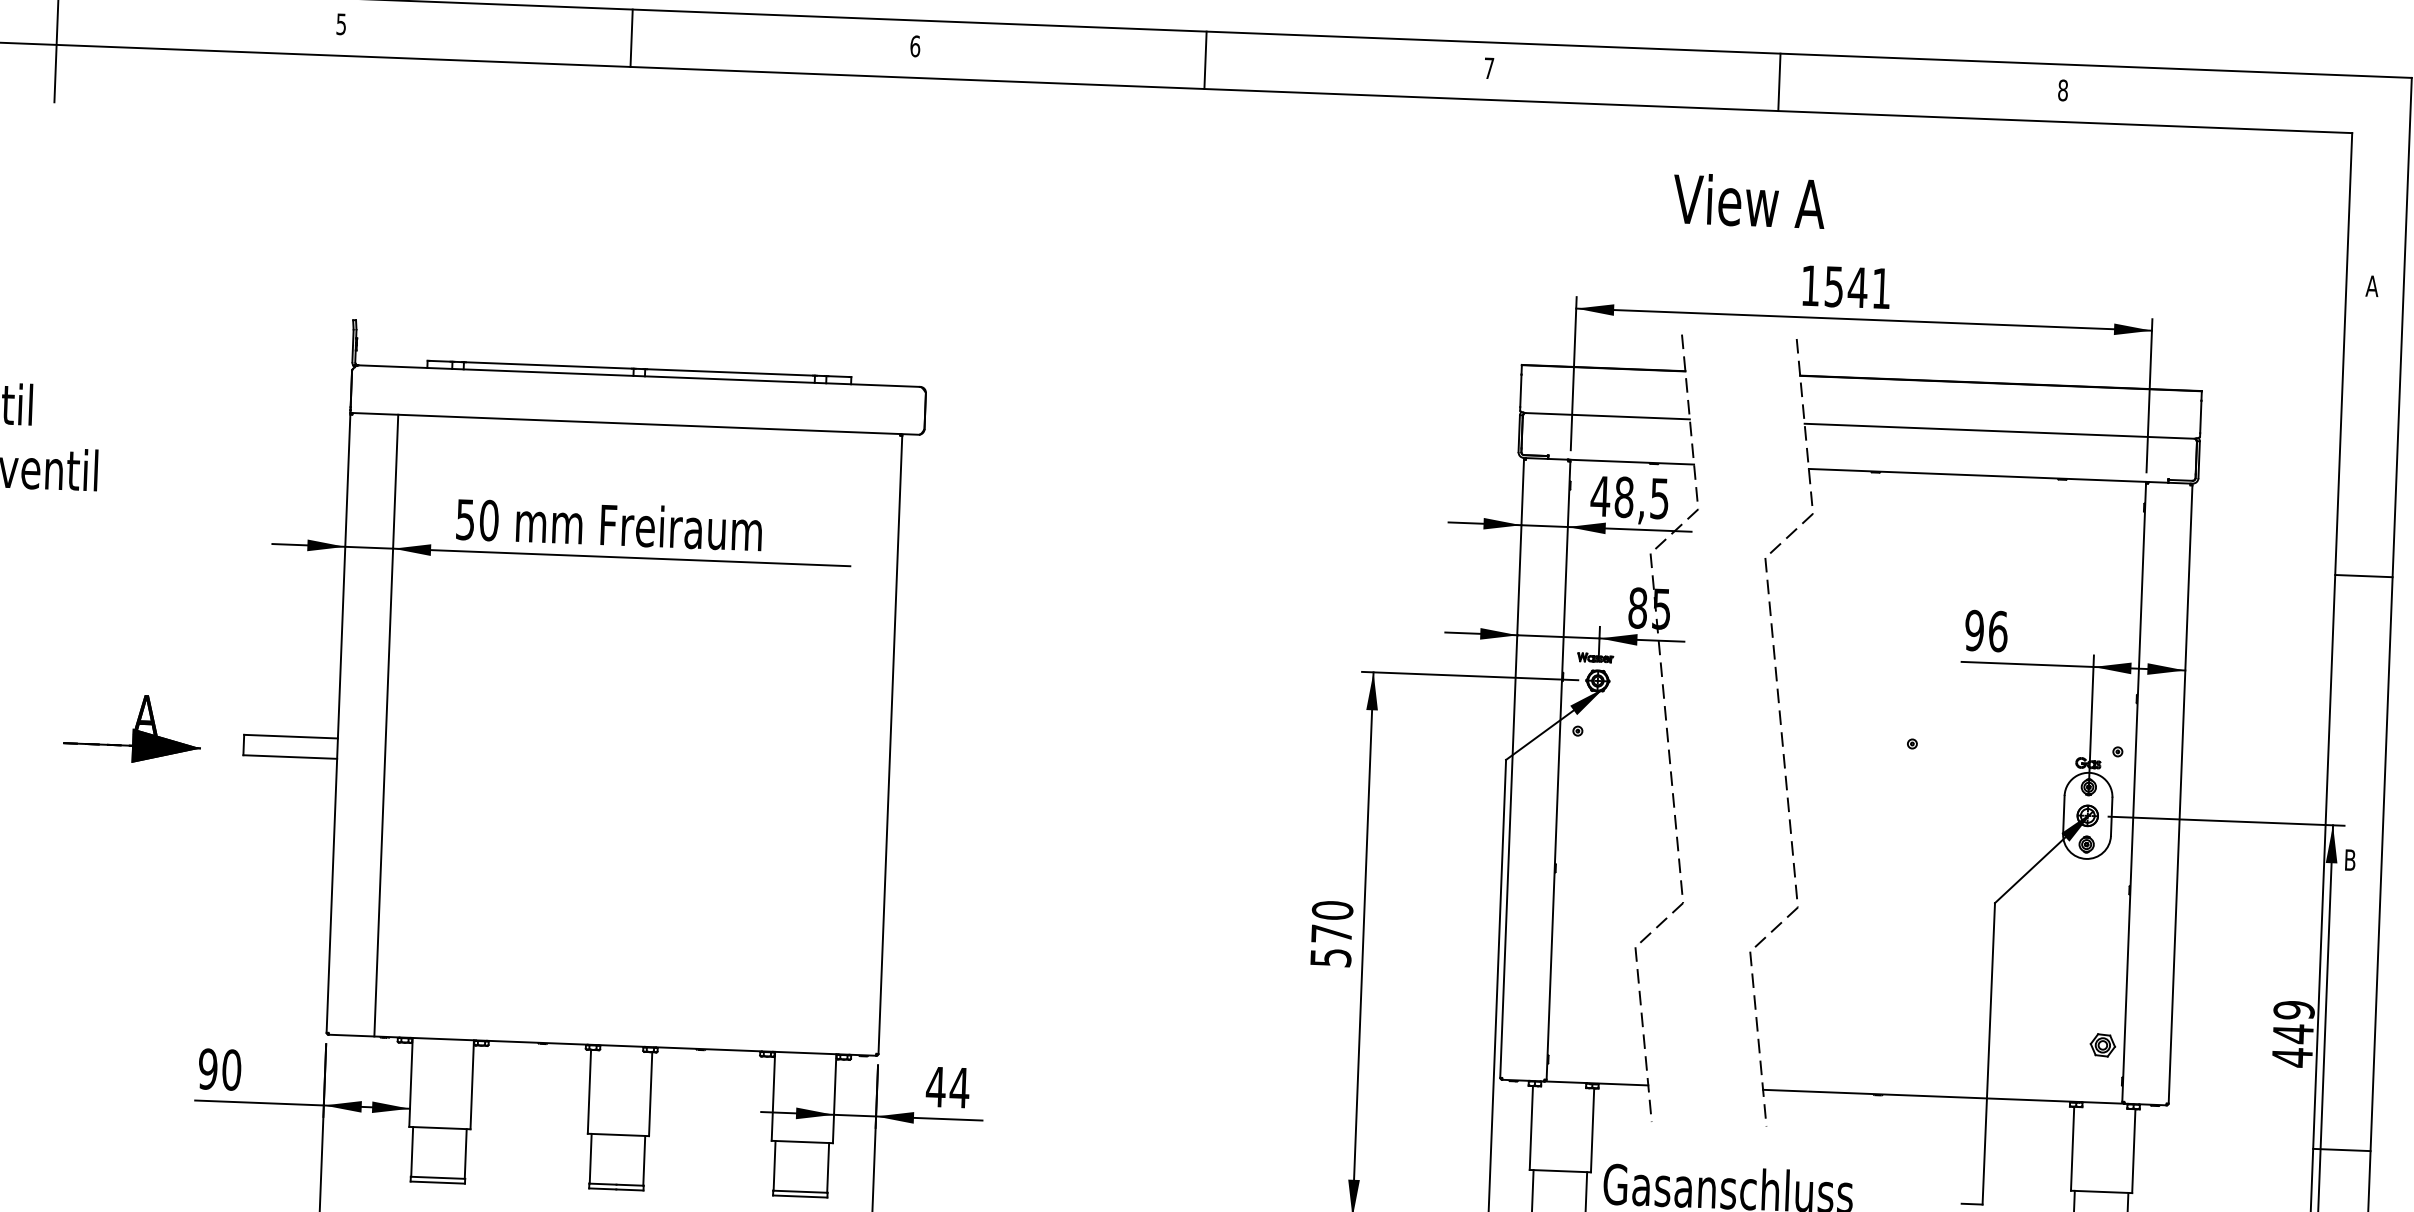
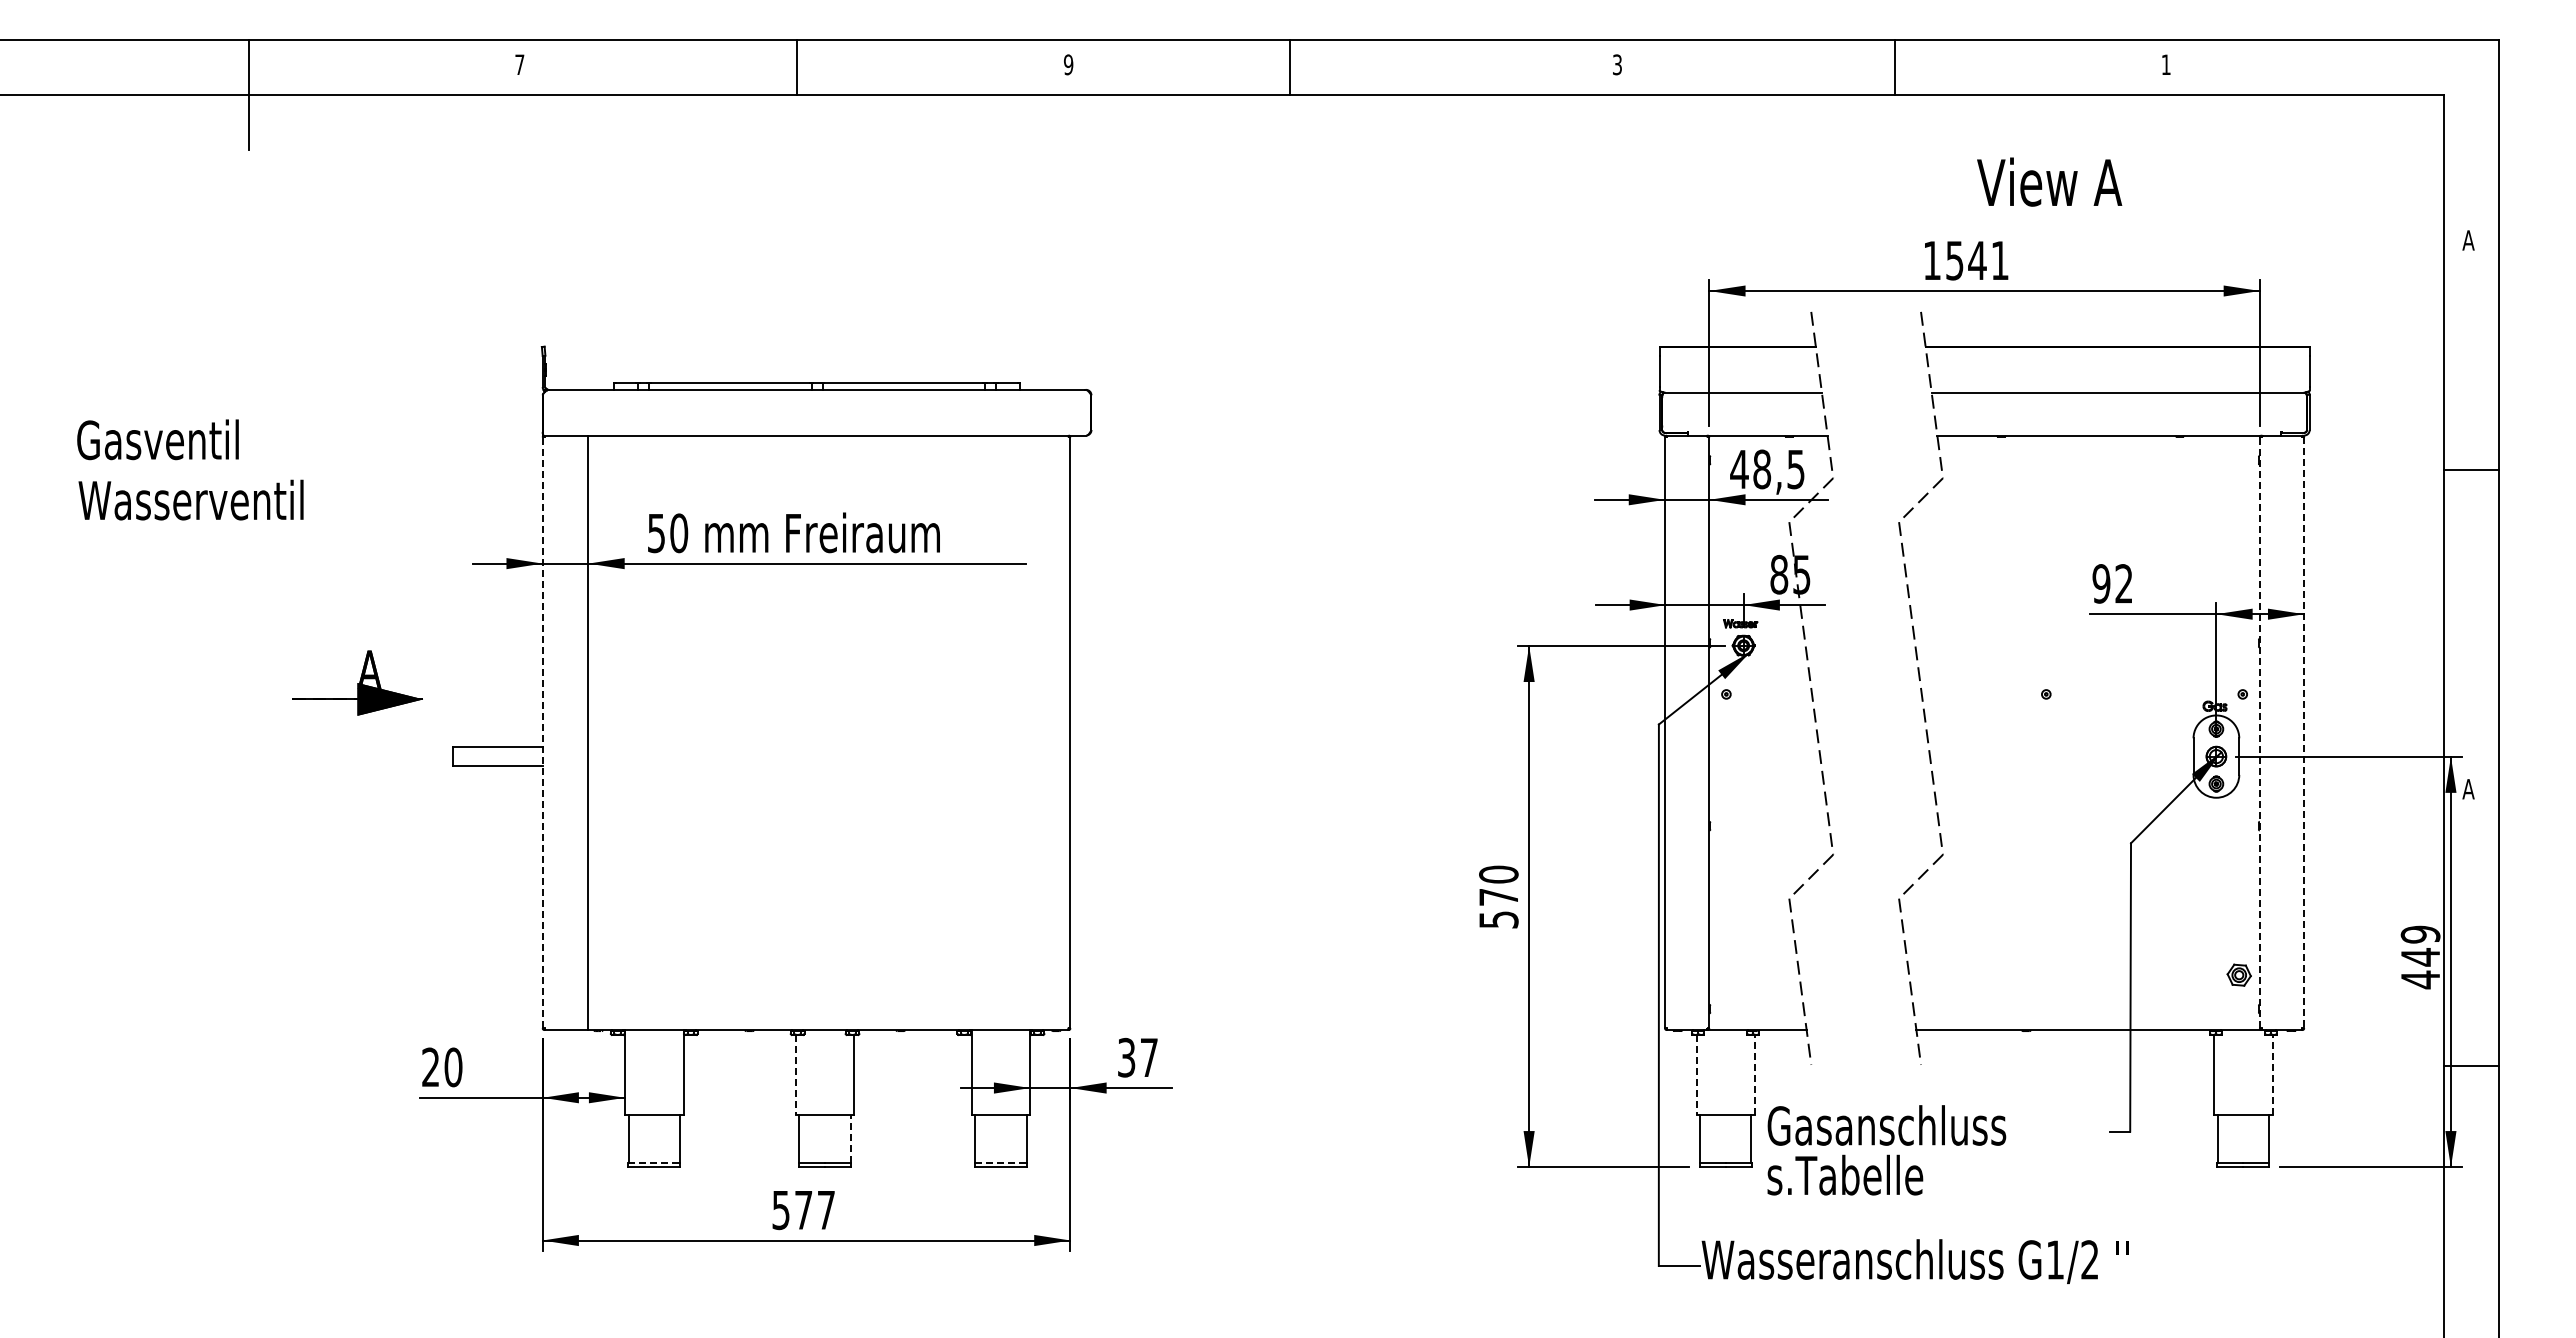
text: (341, 23) -> (519, 64), 5 -> 7
text: (915, 46) -> (1068, 64), 6 -> 9
line: (1205, 60) -> (1290, 67), moved
text: (1489, 68) -> (1617, 64), 7 -> 3
text: (2062, 90) -> (2165, 64), 8 -> 1
text: (1749, 200) -> (2049, 181), moved
line: (2363, 576) -> (2470, 469), moved
text: (1998, 631) -> (2124, 583), 96 -> 92
line: (338, 723) -> (542, 732), solid -> dashed
part: (132, 728) -> (357, 682), moved
line: (2133, 792) -> (2259, 732), solid -> dashed
line: (2180, 795) -> (2304, 733), solid -> dashed
text: (2350, 860) -> (2468, 789), B -> A
text: (207, 1069) -> (430, 1067), 90 -> 20
text: (947, 1087) -> (1137, 1057), 44 -> 37
line: (589, 1092) -> (795, 1075), solid -> dashed
line: (1531, 1128) -> (1696, 1075), solid -> dashed
line: (1593, 1129) -> (1755, 1074), solid -> dashed
line: (2133, 1150) -> (2272, 1074), solid -> dashed
line: (644, 1160) -> (850, 1138), solid -> dashed
line: (438, 1177) -> (654, 1162), solid -> dashed
line: (799, 1191) -> (1000, 1162), solid -> dashed

